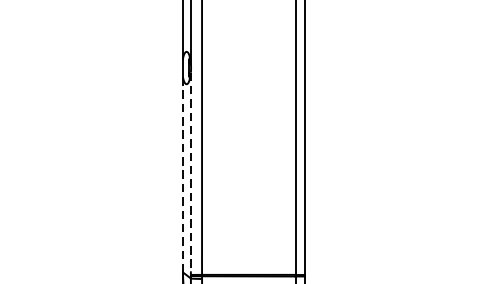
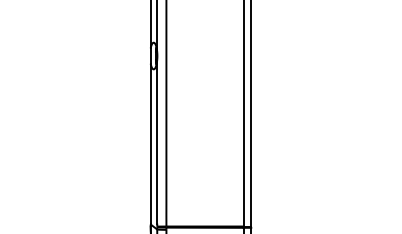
line: (191, 171) -> (157, 141), dashed -> solid
line: (182, 174) -> (150, 143), dashed -> solid

